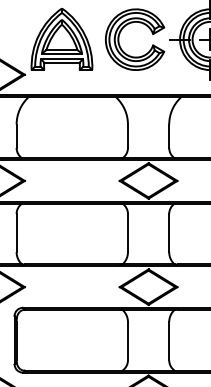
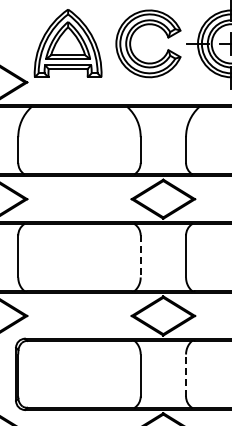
line: (127, 233) -> (140, 256), solid -> dashed
line: (169, 341) -> (186, 375), solid -> dashed

